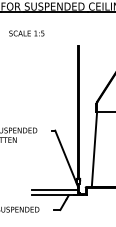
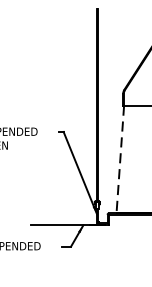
line: (94, 150) -> (120, 160), solid -> dashed
line: (55, 190) -> (63, 218), removed

